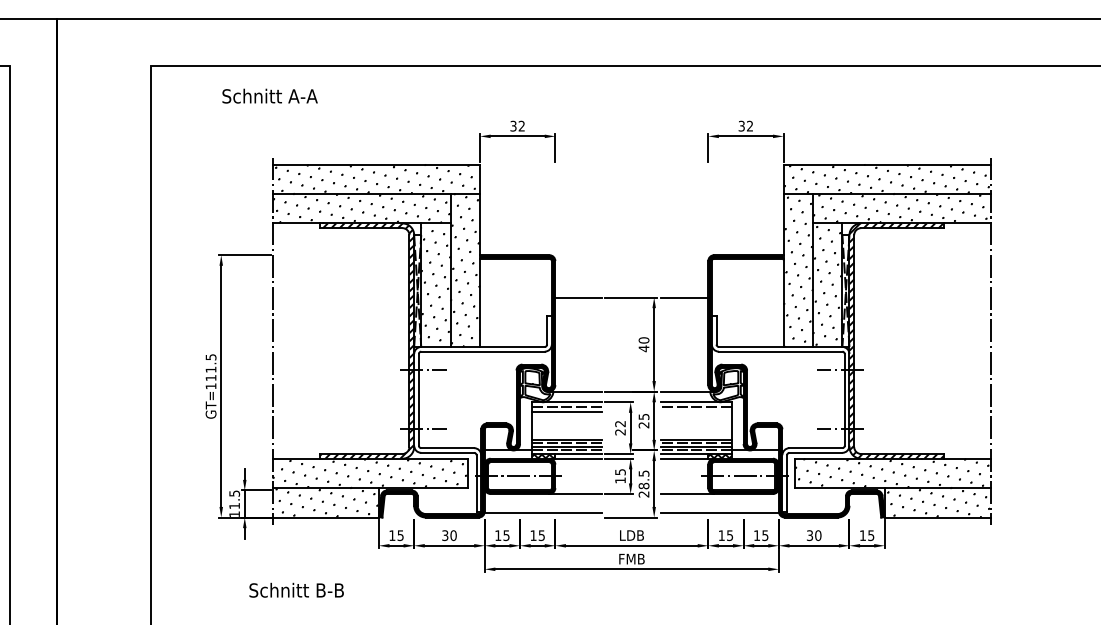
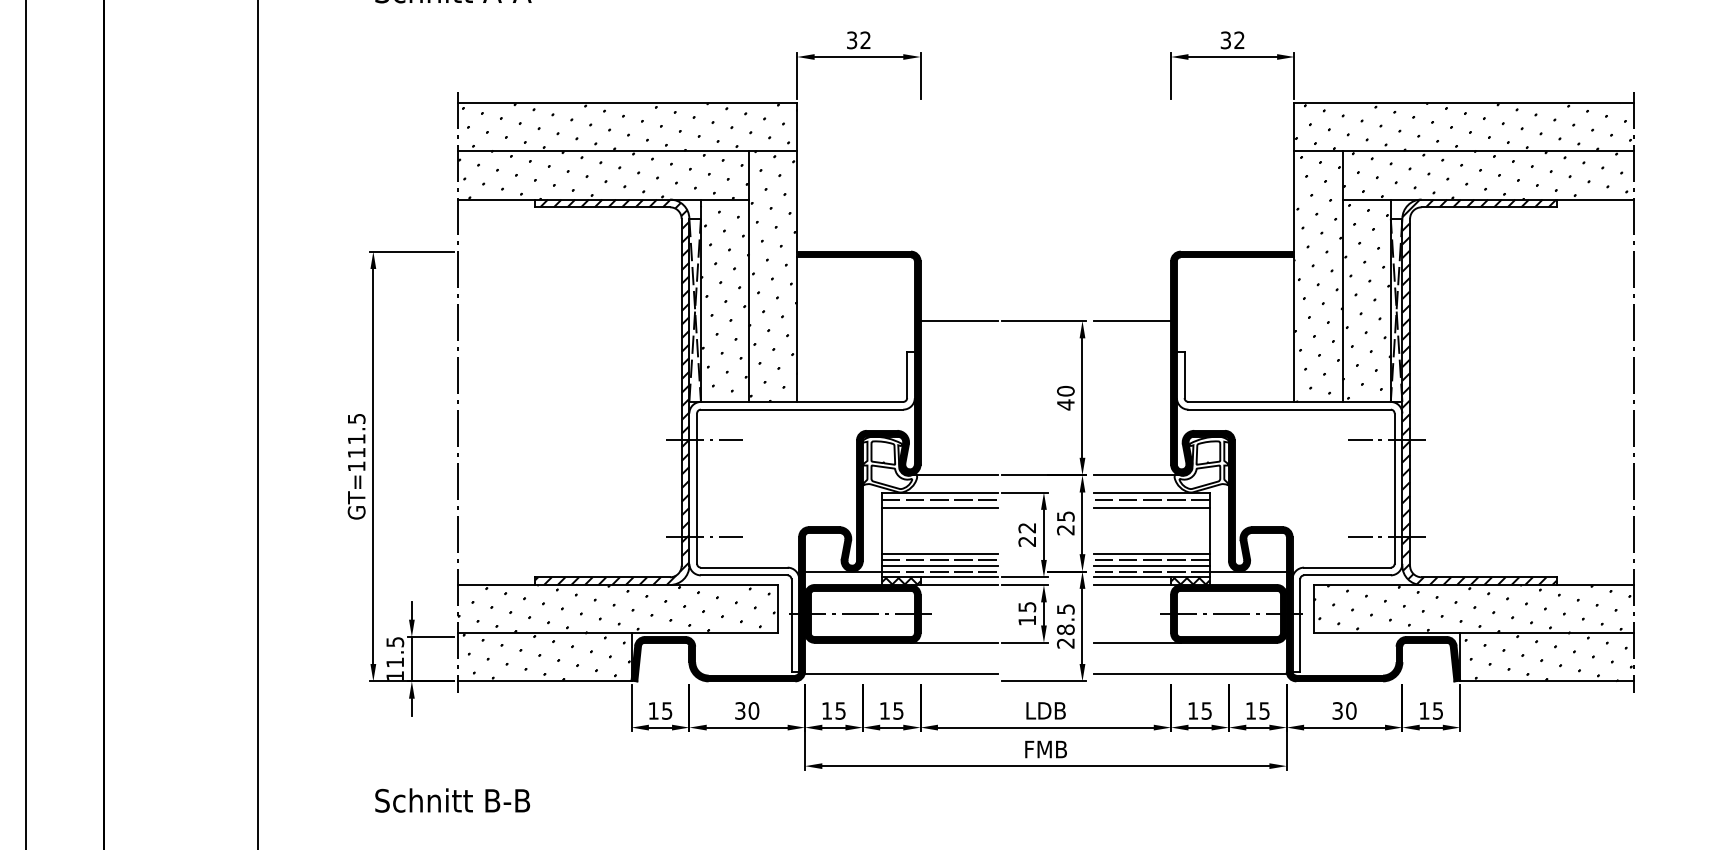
line: (696, 411) -> (1151, 507), added
text: (296, 589) -> (452, 799), moved

